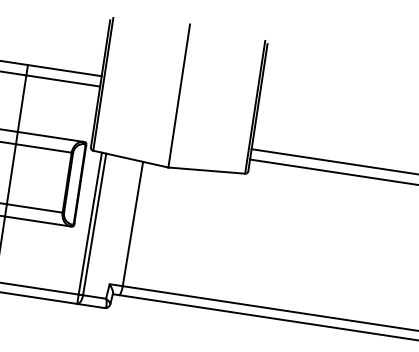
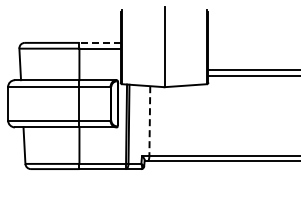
line: (65, 70) -> (100, 42), solid -> dashed
line: (132, 223) -> (149, 120), solid -> dashed

